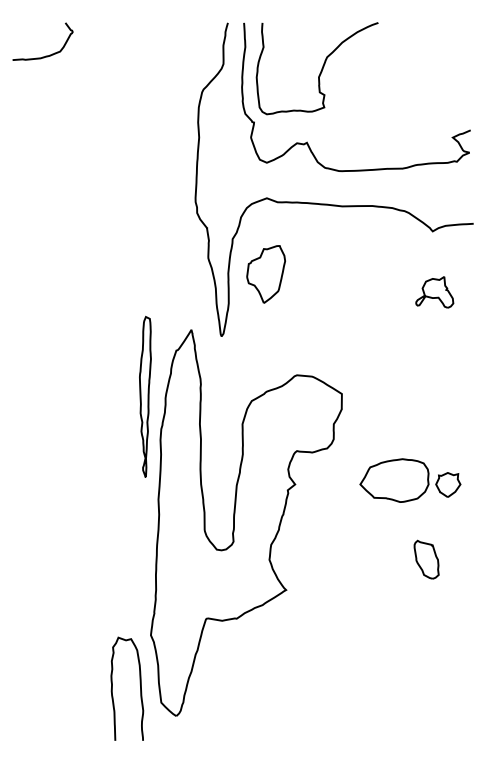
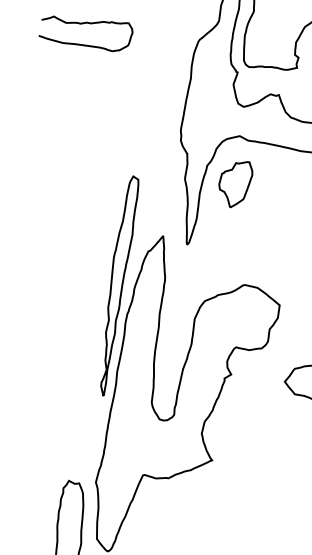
curve: (63, 89) -> (84, 24), added
part: (265, 274) -> (234, 184), moved
part: (145, 396) -> (117, 285), size x1.67

